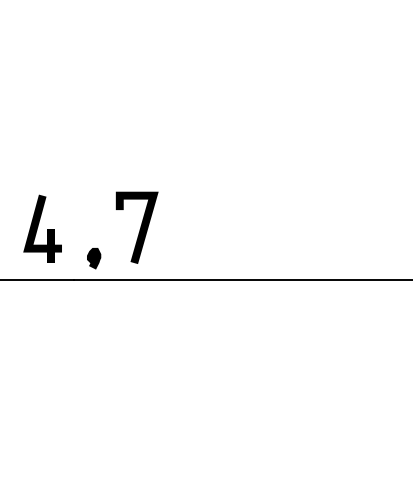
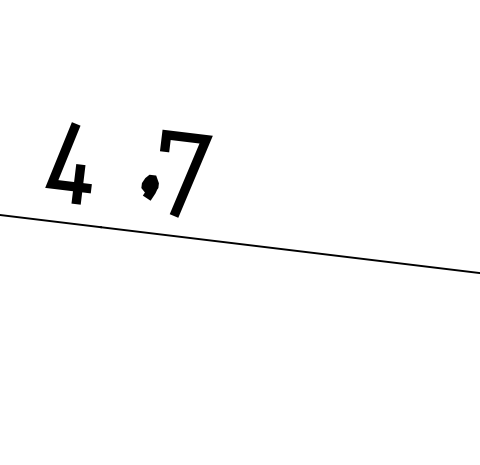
part: (94, 258) -> (150, 187), moved

